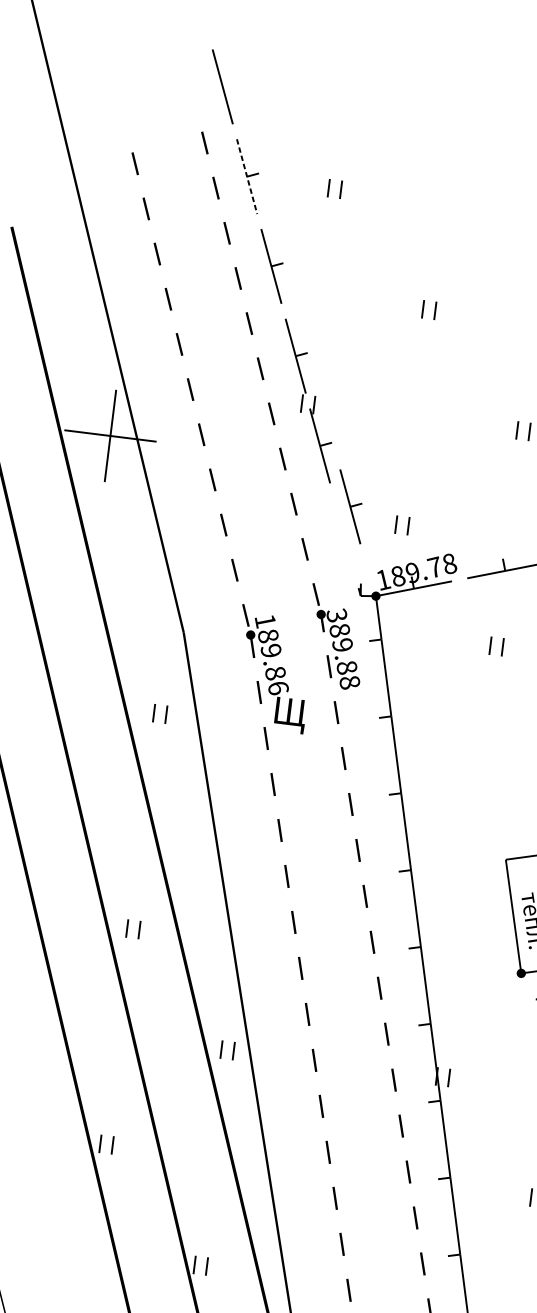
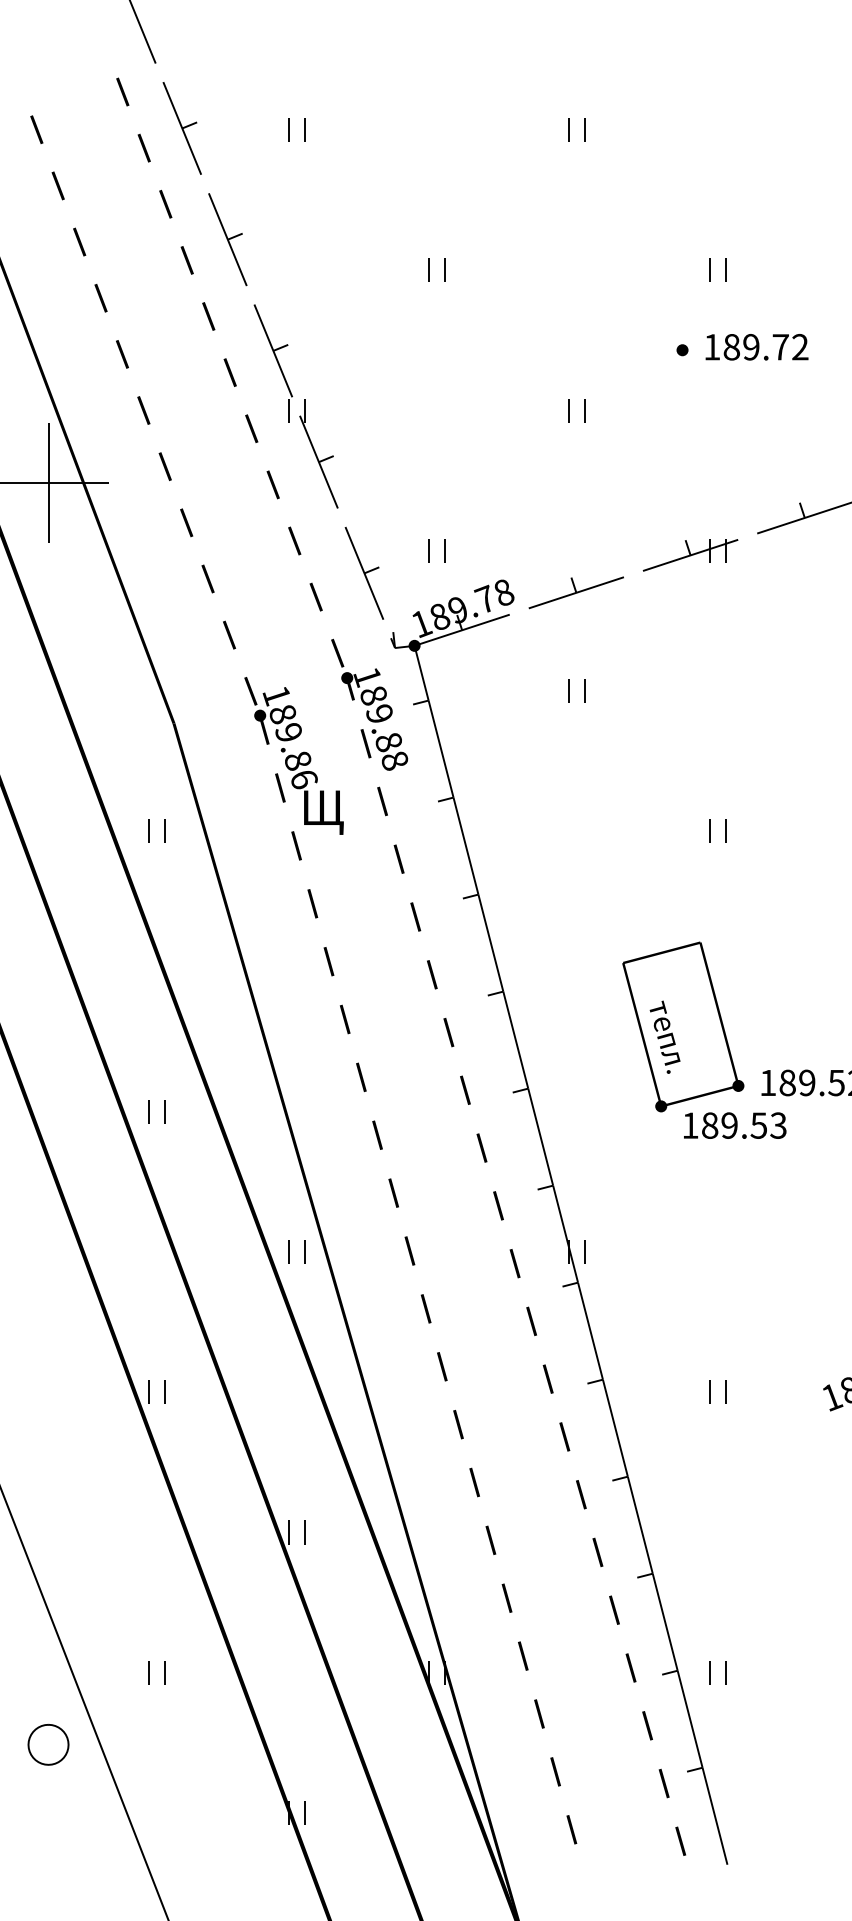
line: (247, 176) -> (182, 128), dashed -> solid
part: (350, 506) -> (364, 572), moved
text: (336, 615) -> (366, 676), 389.88 -> 189.88

